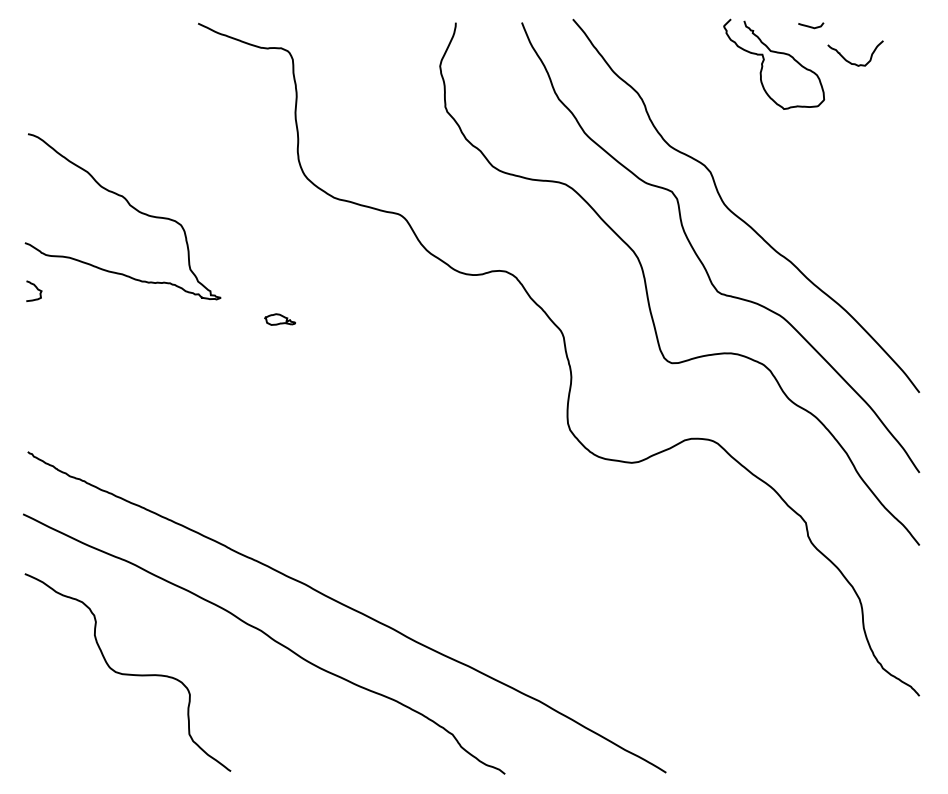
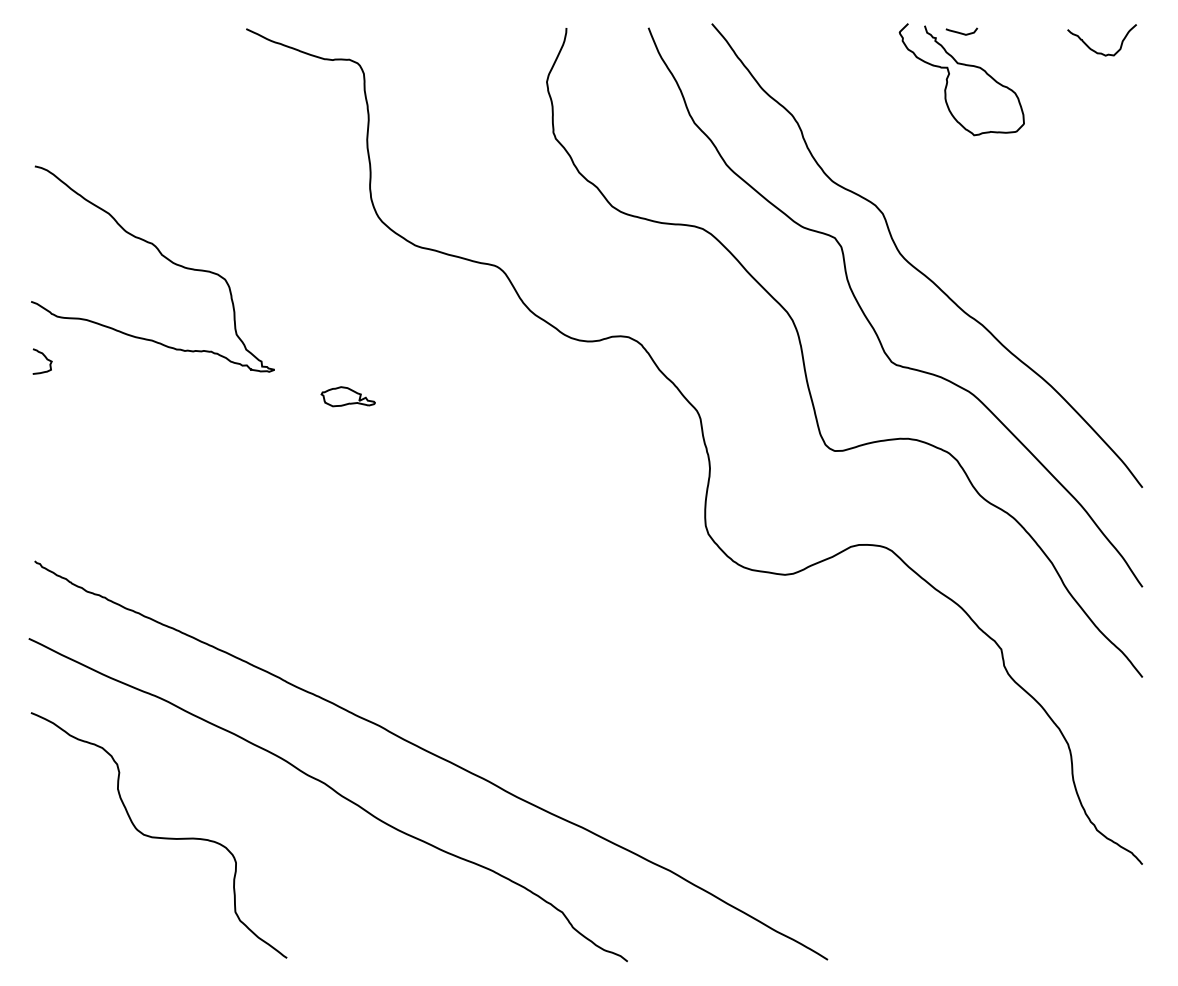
curve: (810, 26) -> (961, 32), moved
curve: (850, 61) -> (1095, 50), moved
part: (279, 319) -> (347, 396), size x1.43

